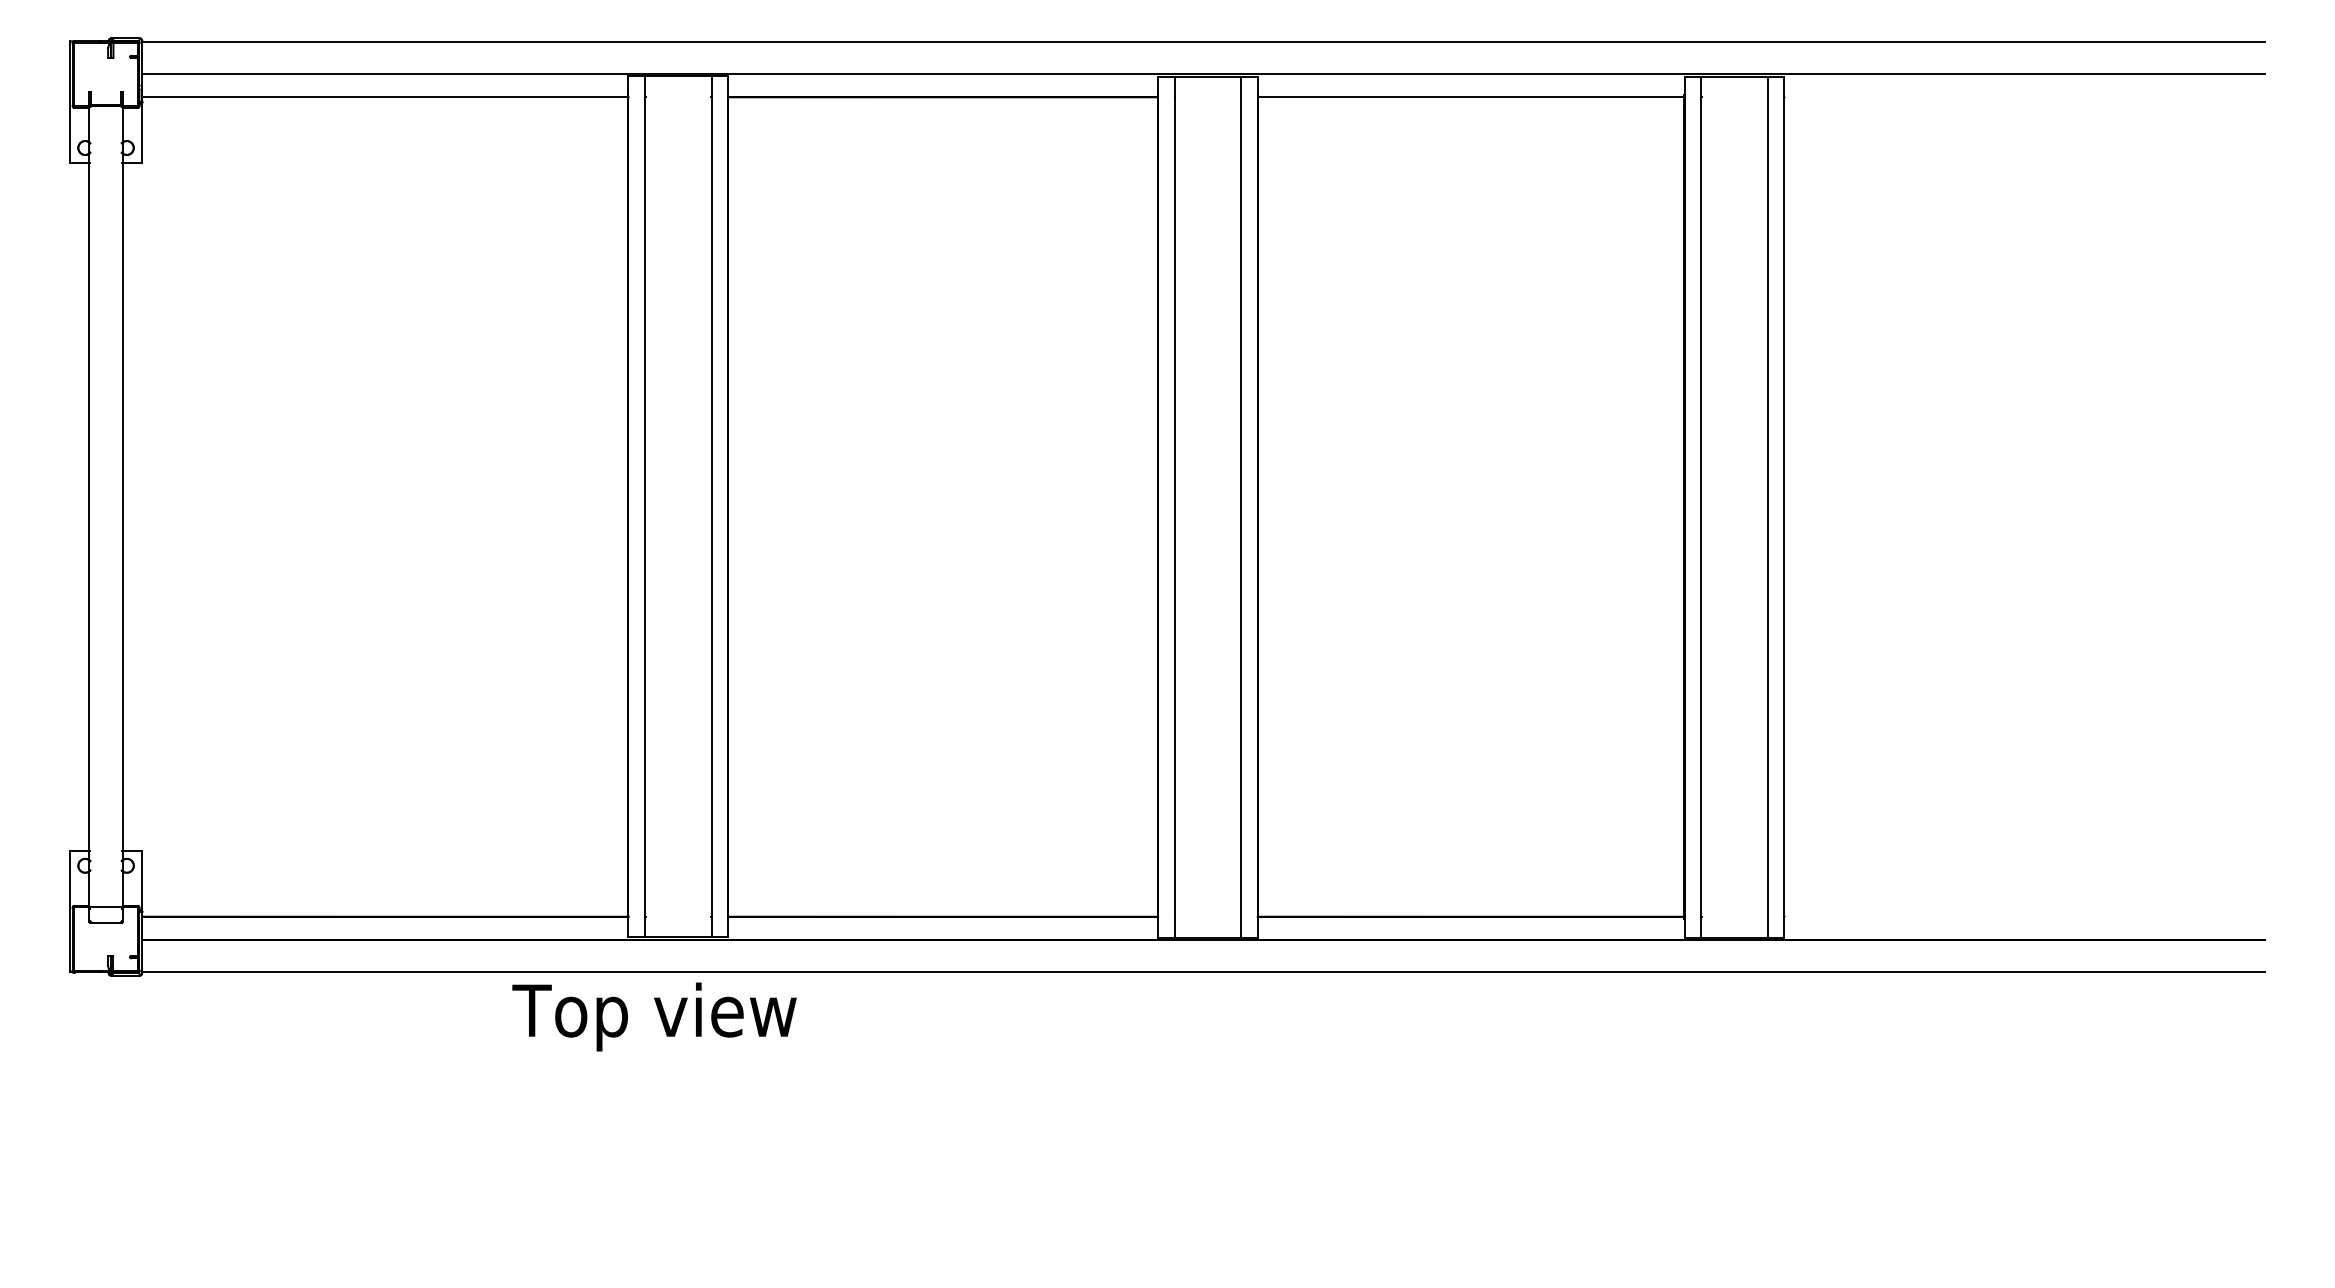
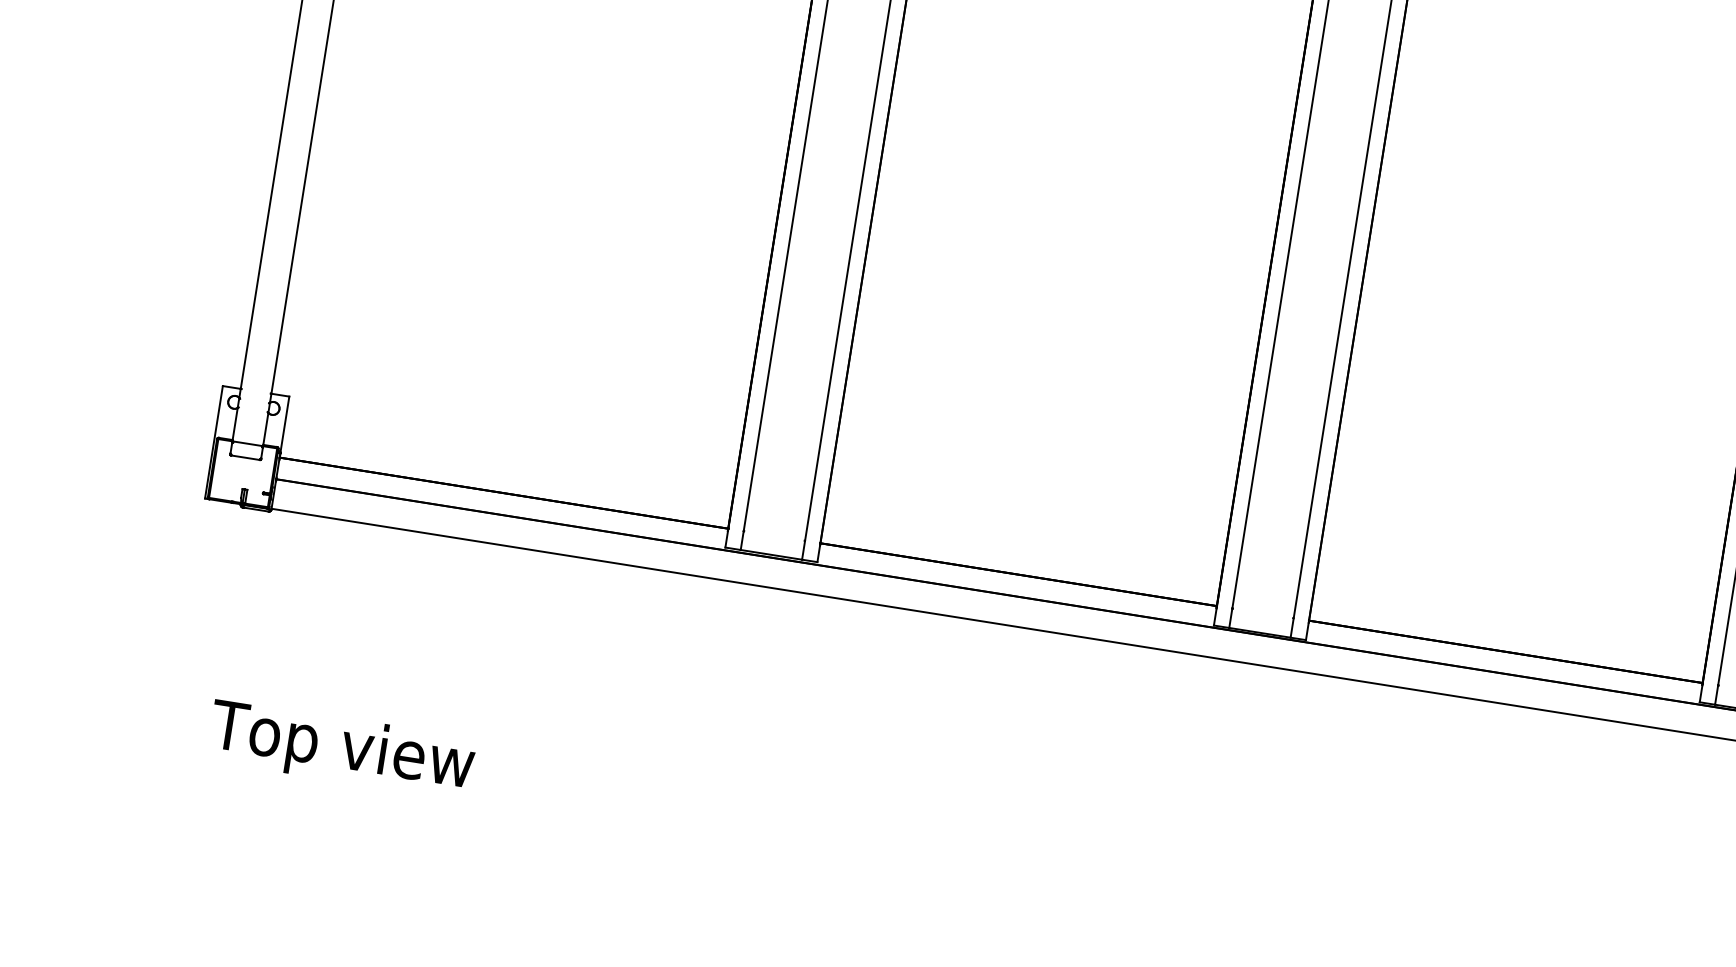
text: (654, 1016) -> (341, 749), moved

